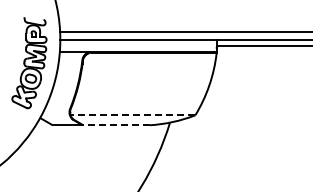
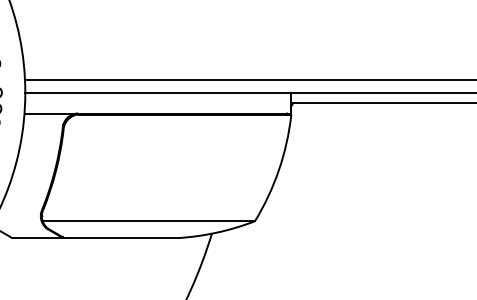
line: (132, 115) -> (148, 221), dashed -> solid
line: (116, 125) -> (120, 238), dashed -> solid

